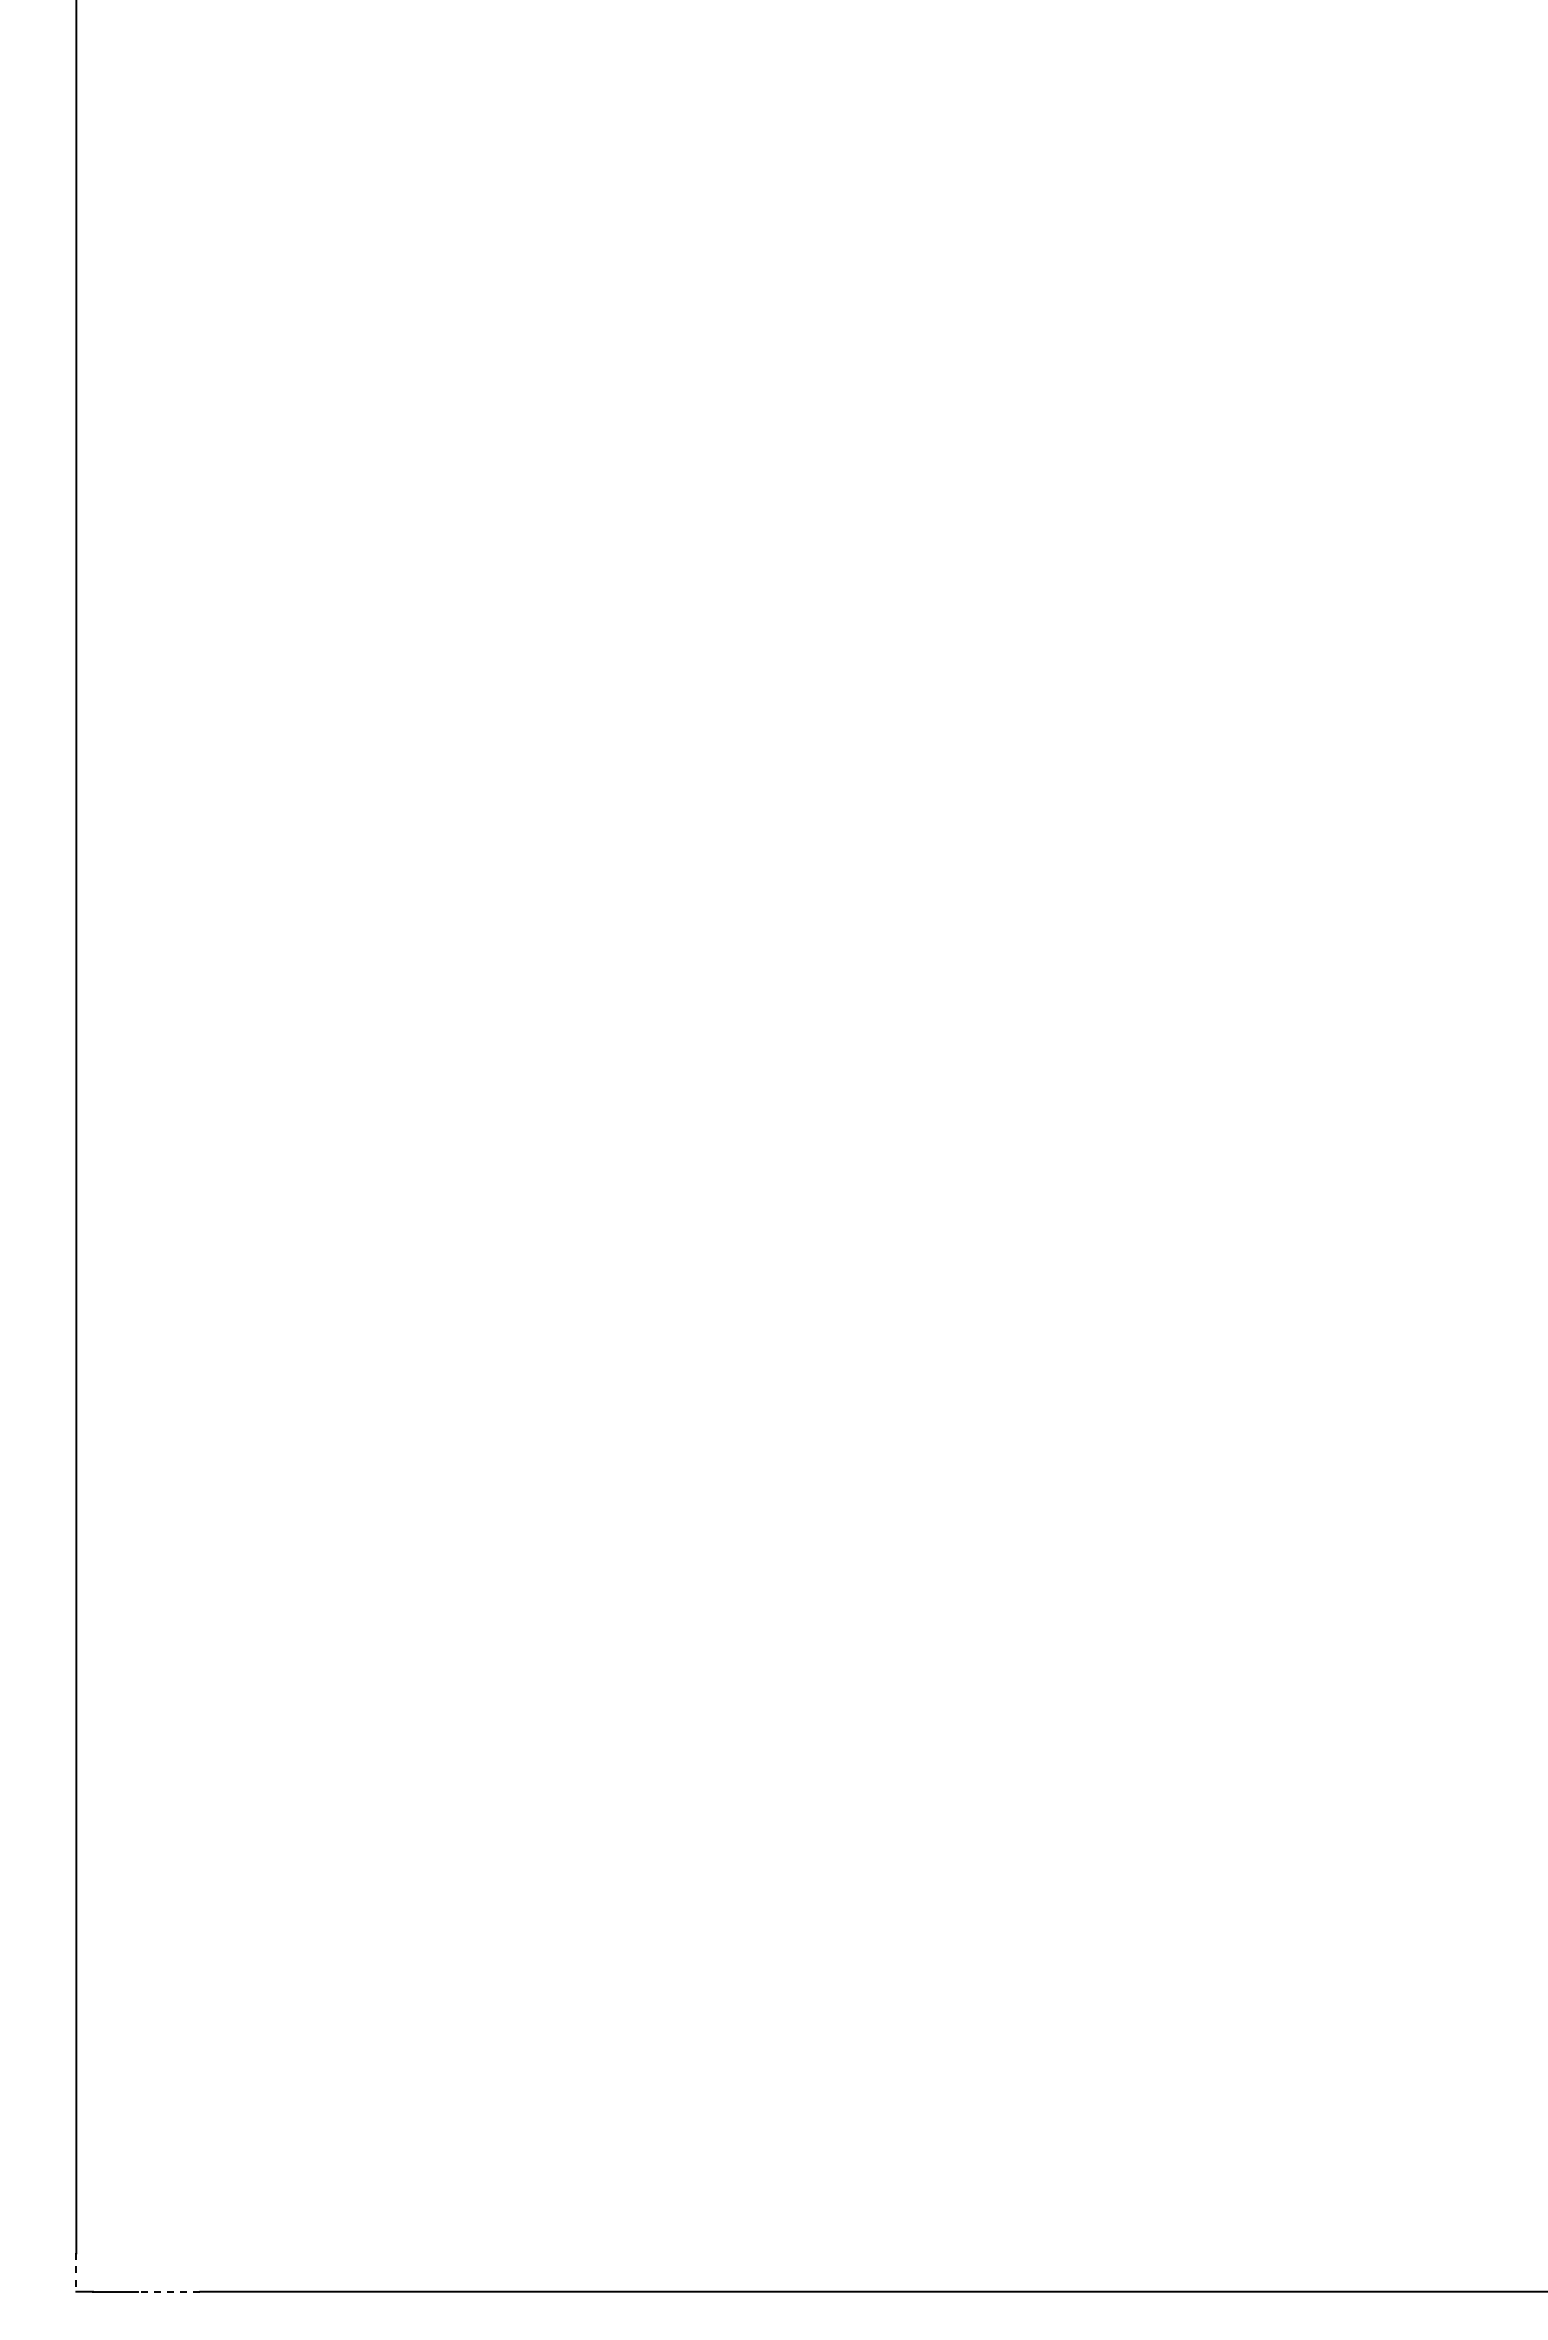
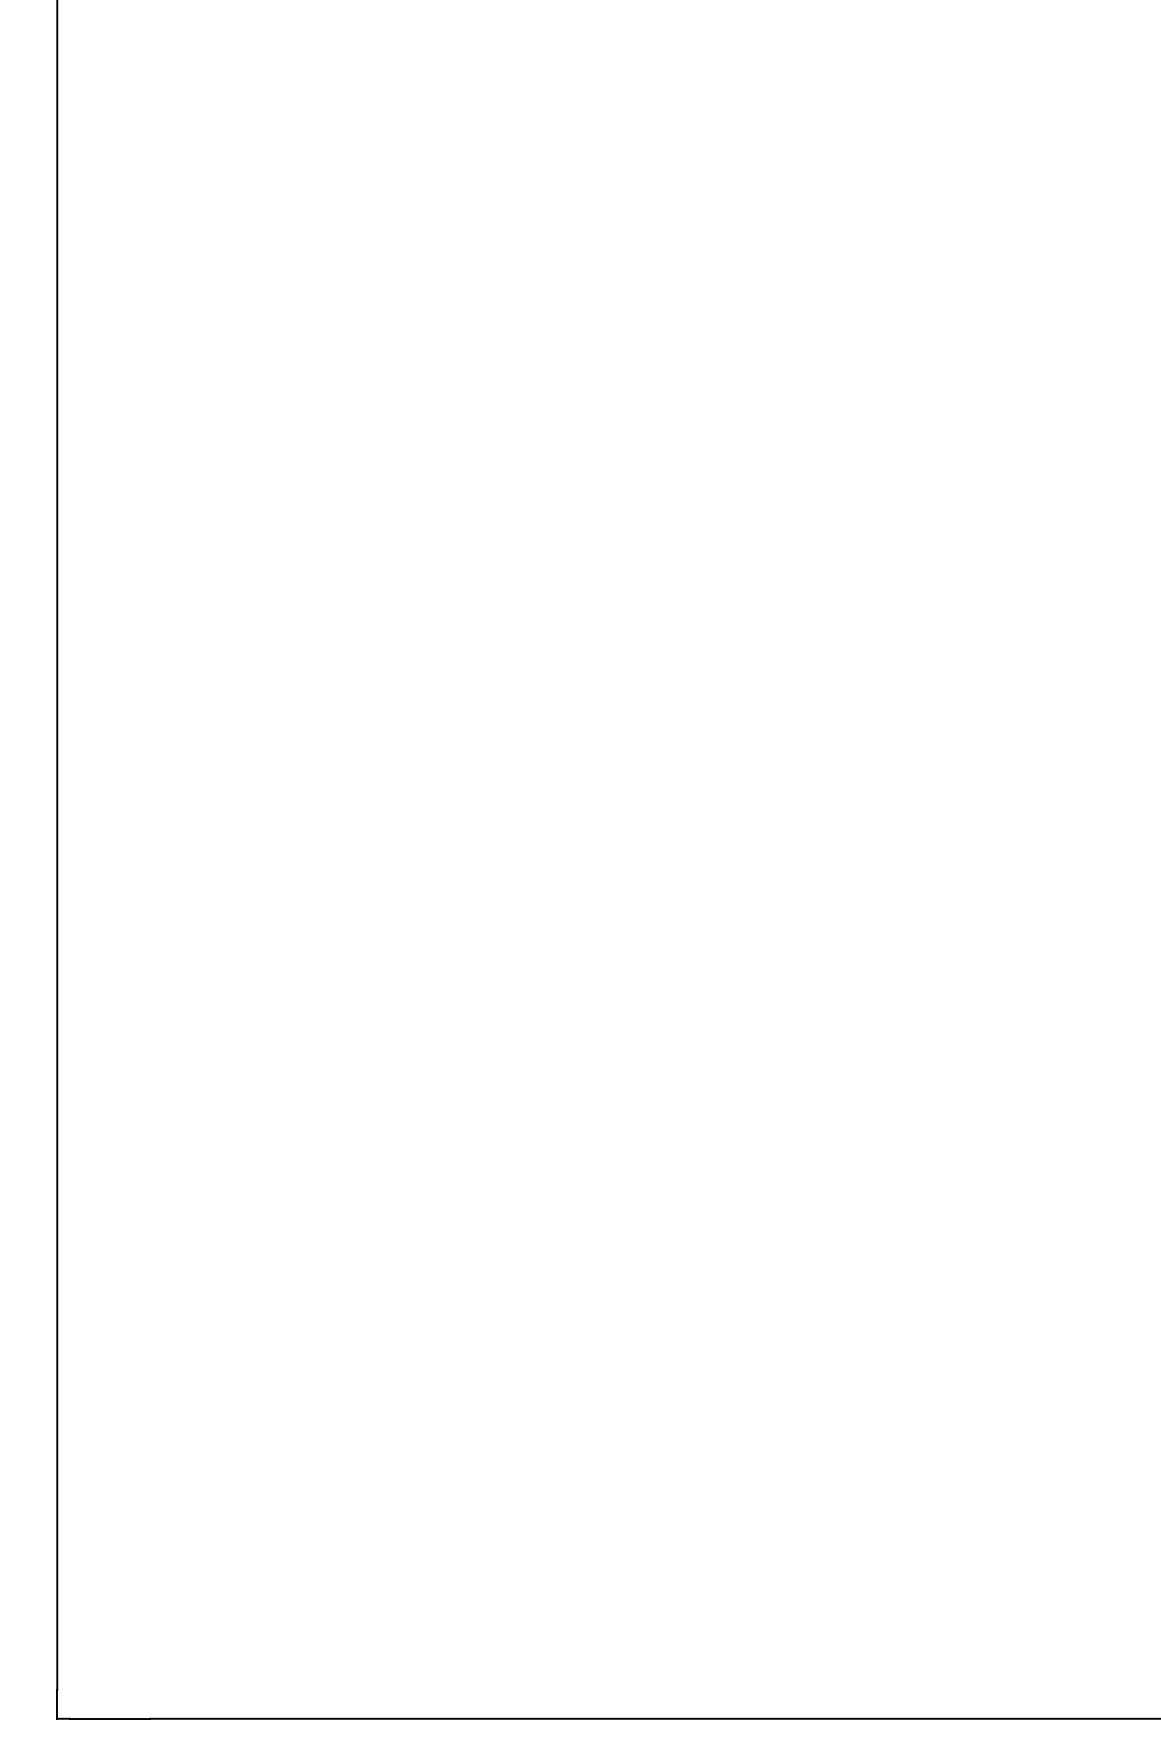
line: (76, 2273) -> (57, 1705), dashed -> solid
line: (169, 2291) -> (127, 1718), dashed -> solid

